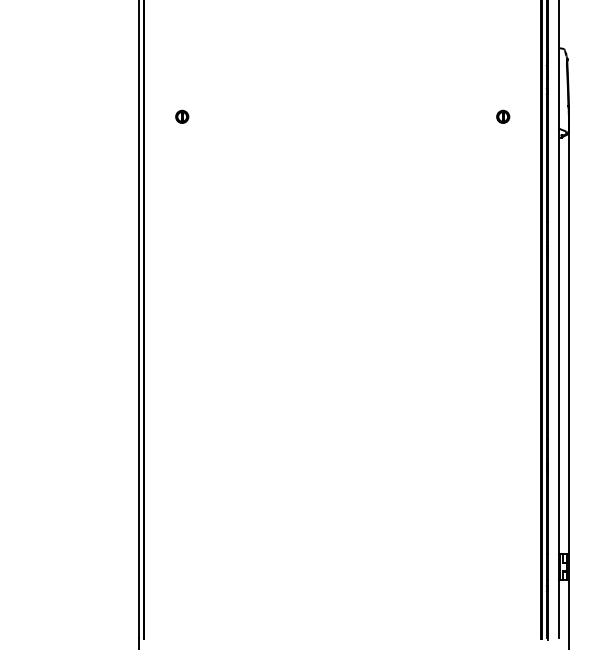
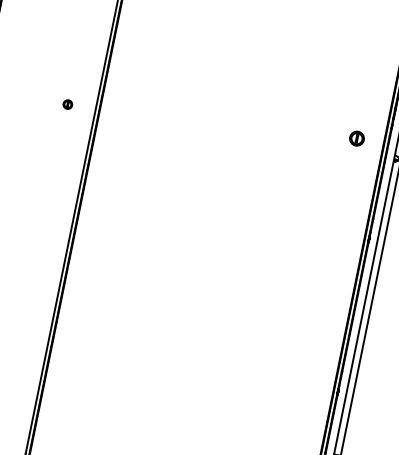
part: (182, 116) -> (68, 104), moved
part: (503, 116) -> (357, 138), size x1.6

